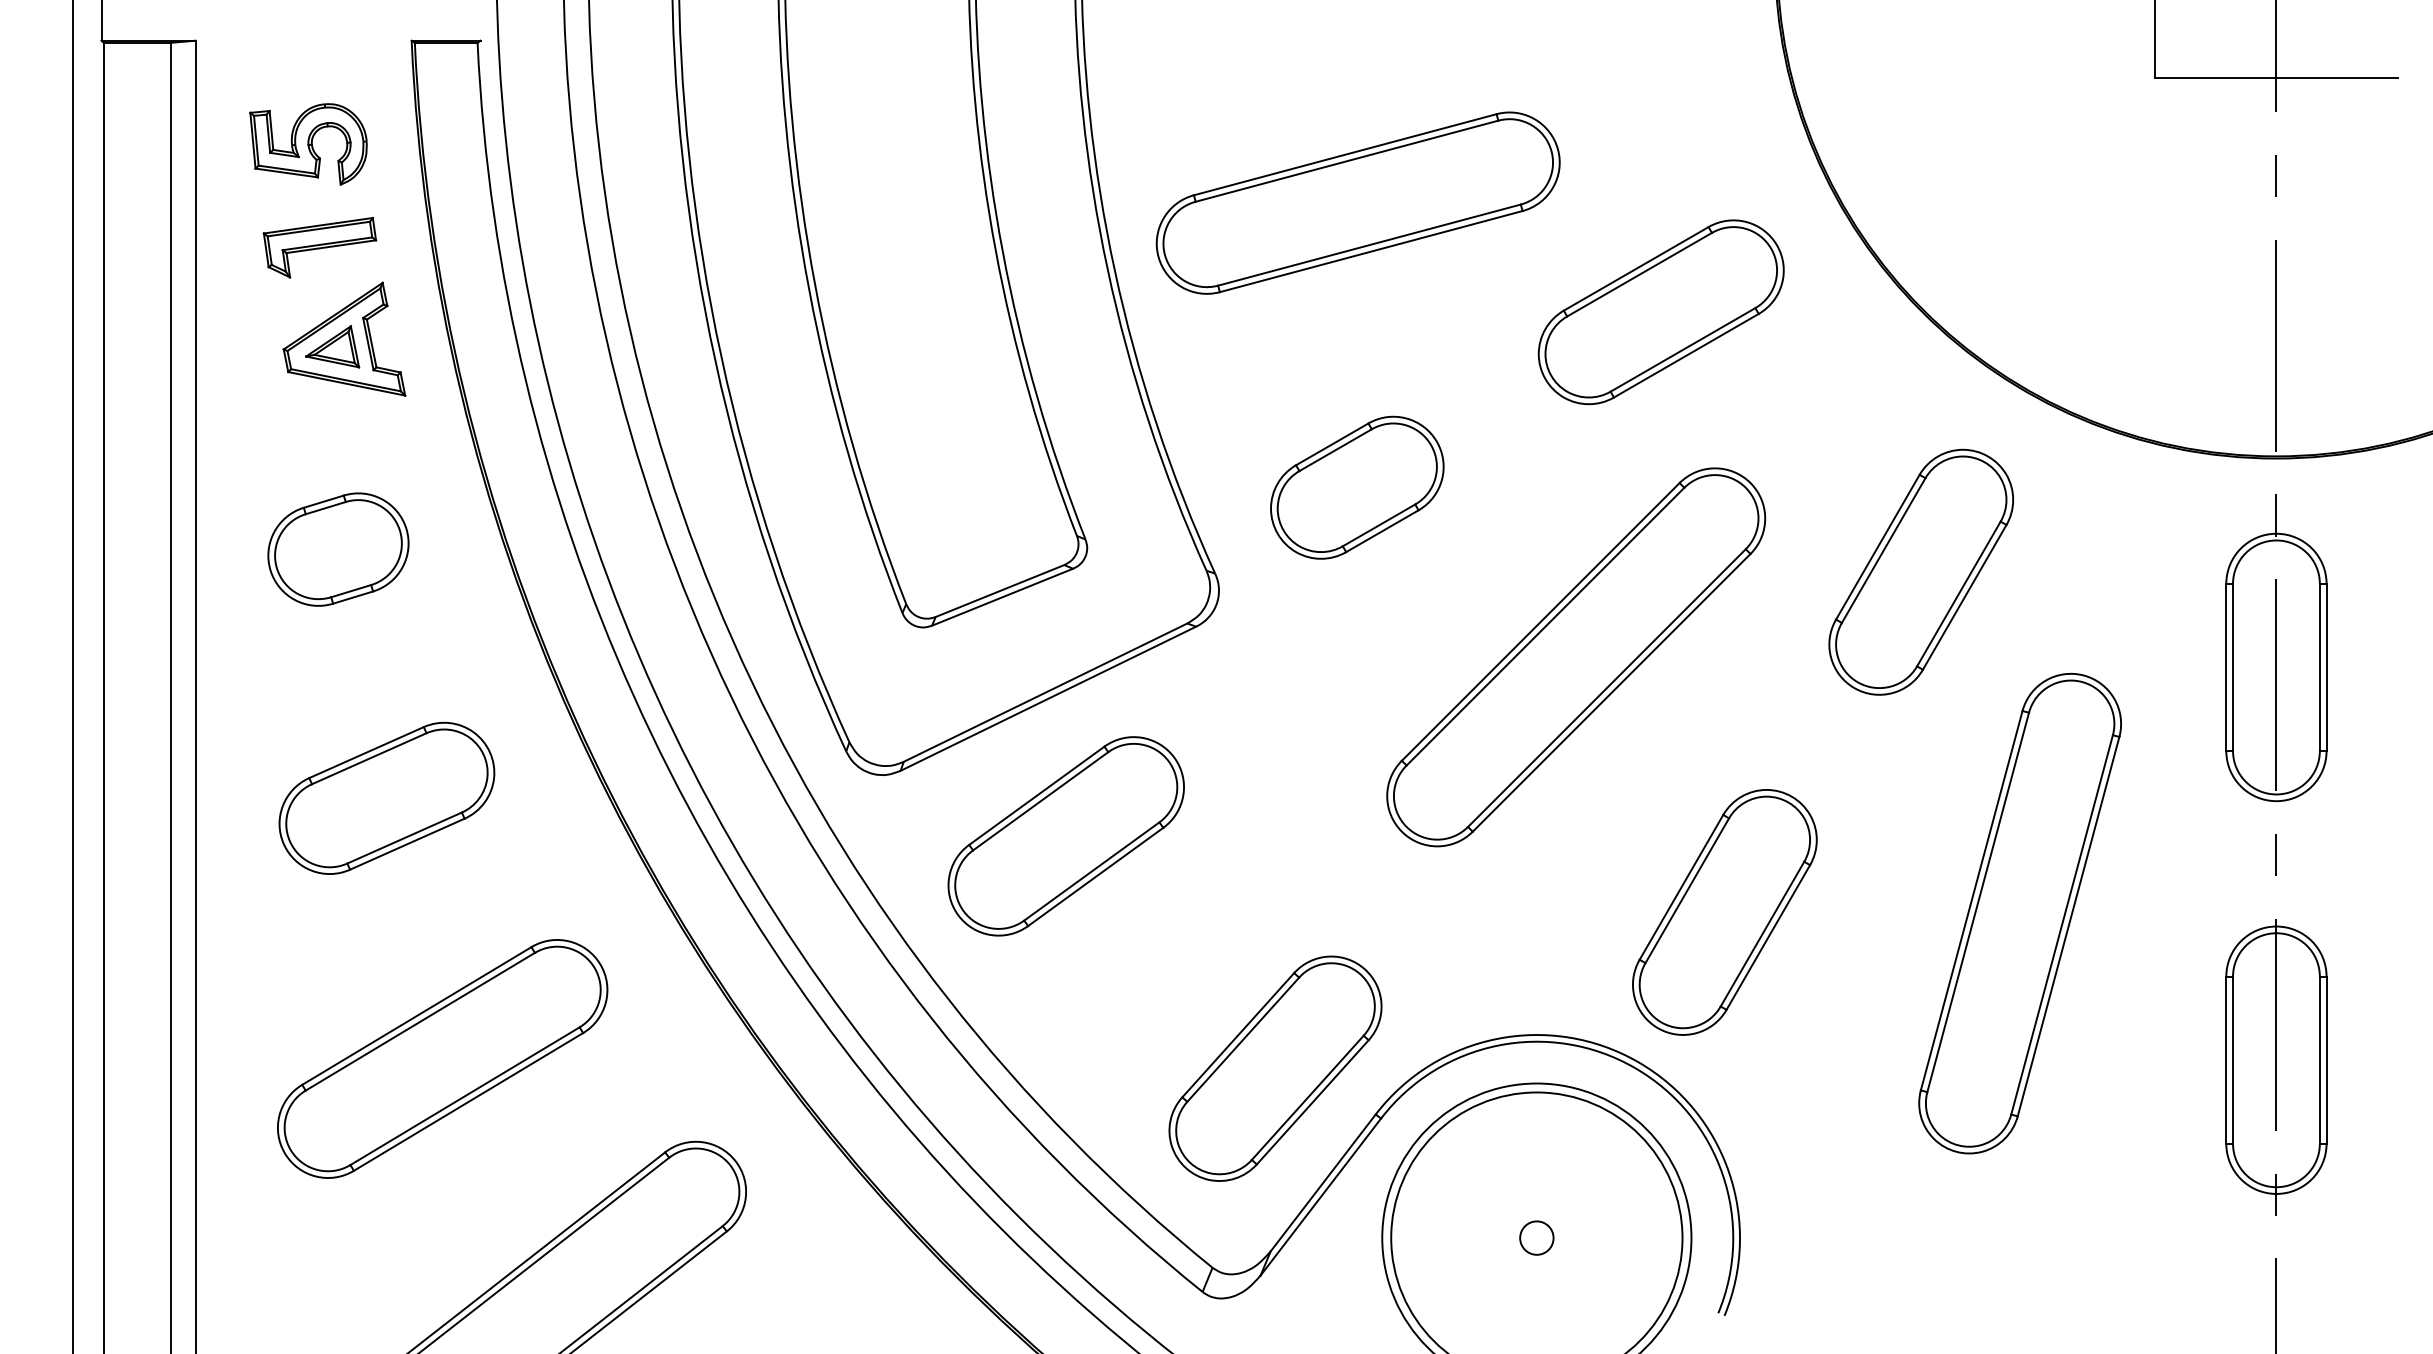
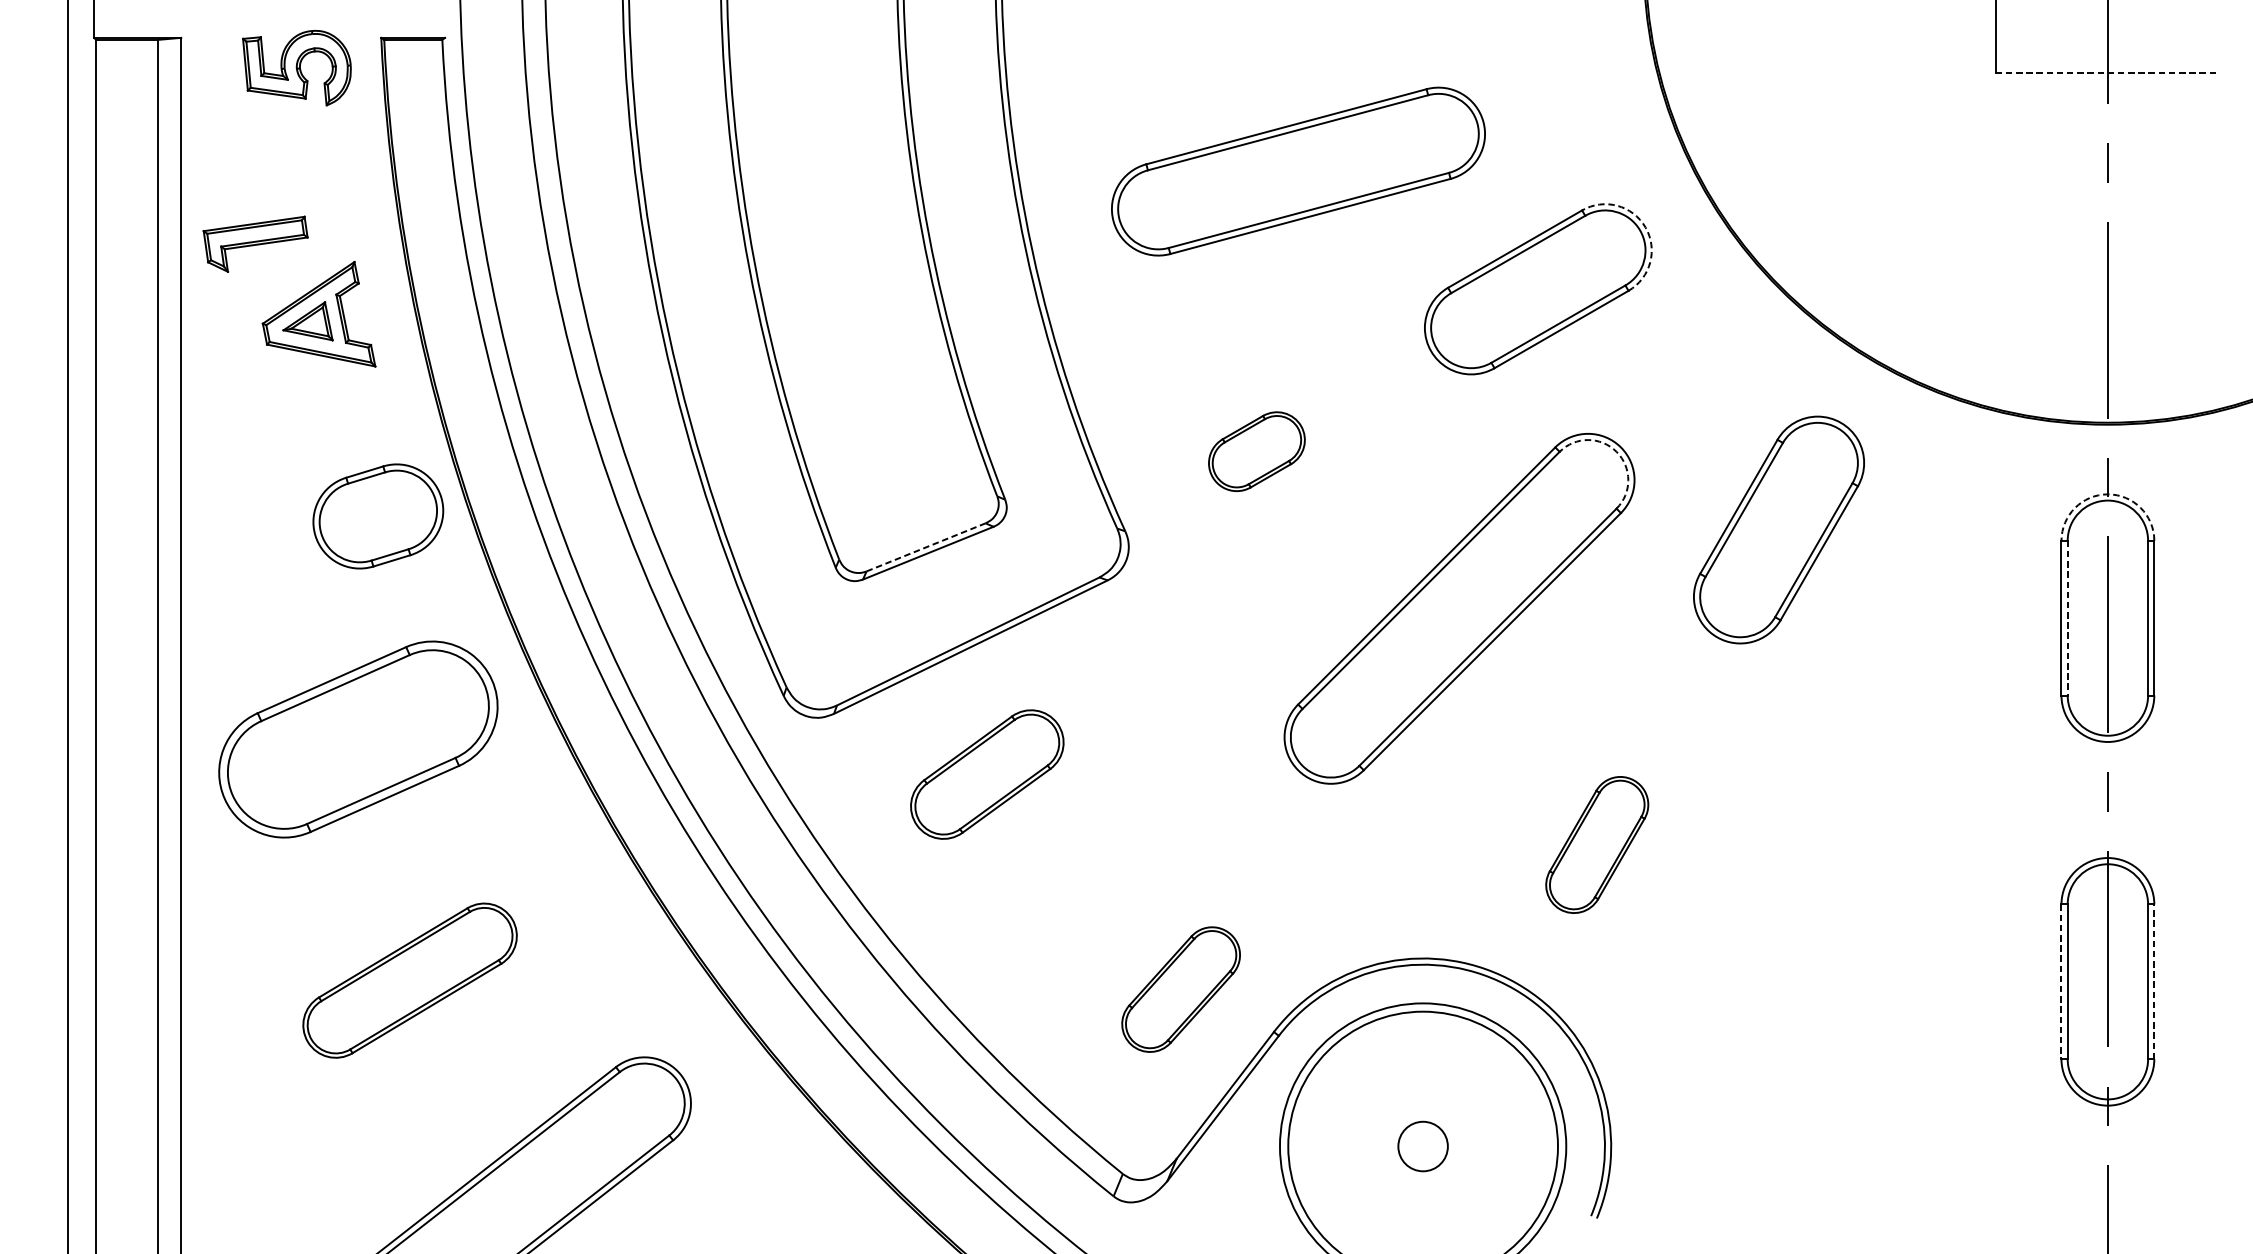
line: (2276, 78) -> (2107, 72), solid -> dashed
part: (308, 144) -> (296, 68), moved
part: (1357, 202) -> (1297, 170), moved
arc: (1777, 245) -> (1645, 227), solid -> dashed
part: (319, 247) -> (255, 244), moved
part: (1357, 487) -> (1257, 451), size x0.6
arc: (1745, 487) -> (1616, 451), solid -> dashed
arc: (2276, 533) -> (2107, 494), solid -> dashed
part: (338, 549) -> (378, 516), moved
line: (1000, 590) -> (926, 546), solid -> dashed
line: (2233, 667) -> (2068, 618), solid -> dashed
part: (386, 797) -> (358, 738), size x1.4
part: (1065, 836) -> (986, 774), size x0.7
part: (1724, 912) -> (1596, 845), size x0.6
part: (2019, 913) -> (1869, 845), removed
part: (442, 1058) -> (409, 980), size x0.7
line: (2226, 1060) -> (2061, 982), solid -> dashed
line: (2326, 1060) -> (2154, 982), solid -> dashed
part: (1275, 1068) -> (1181, 989), size x0.6
circle: (1536, 1237) -> (1422, 1145), size x1.6

